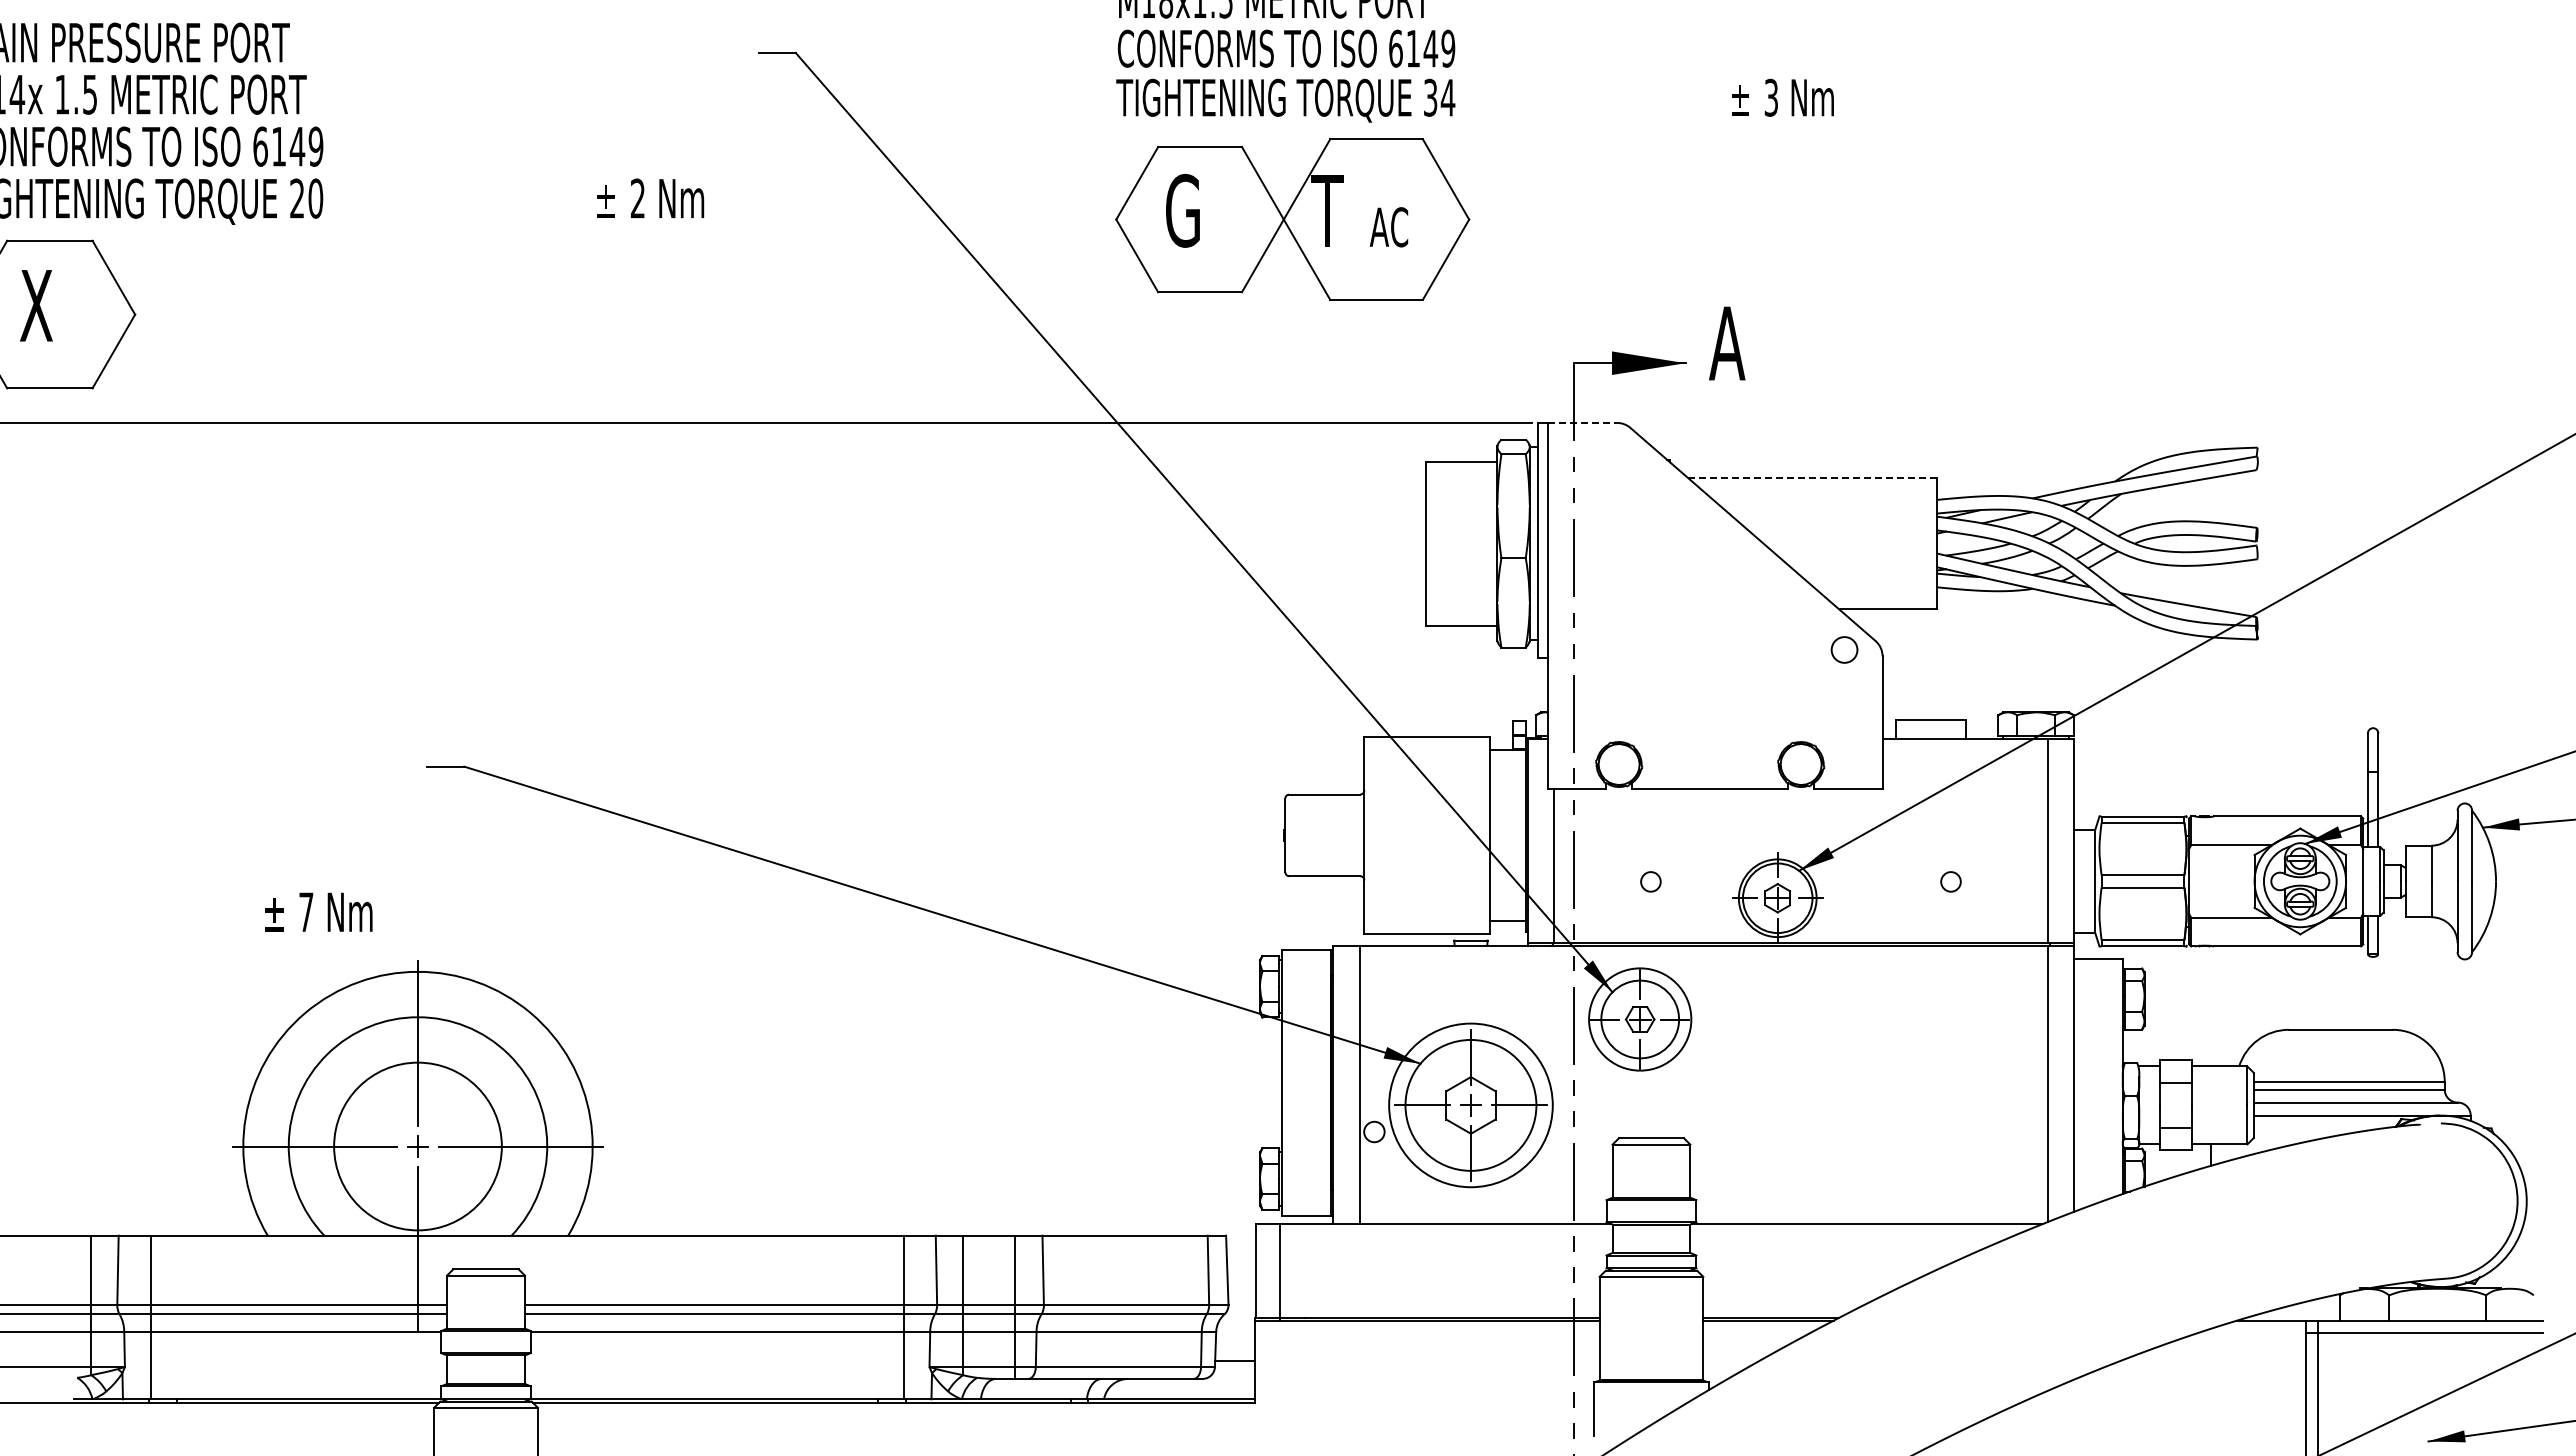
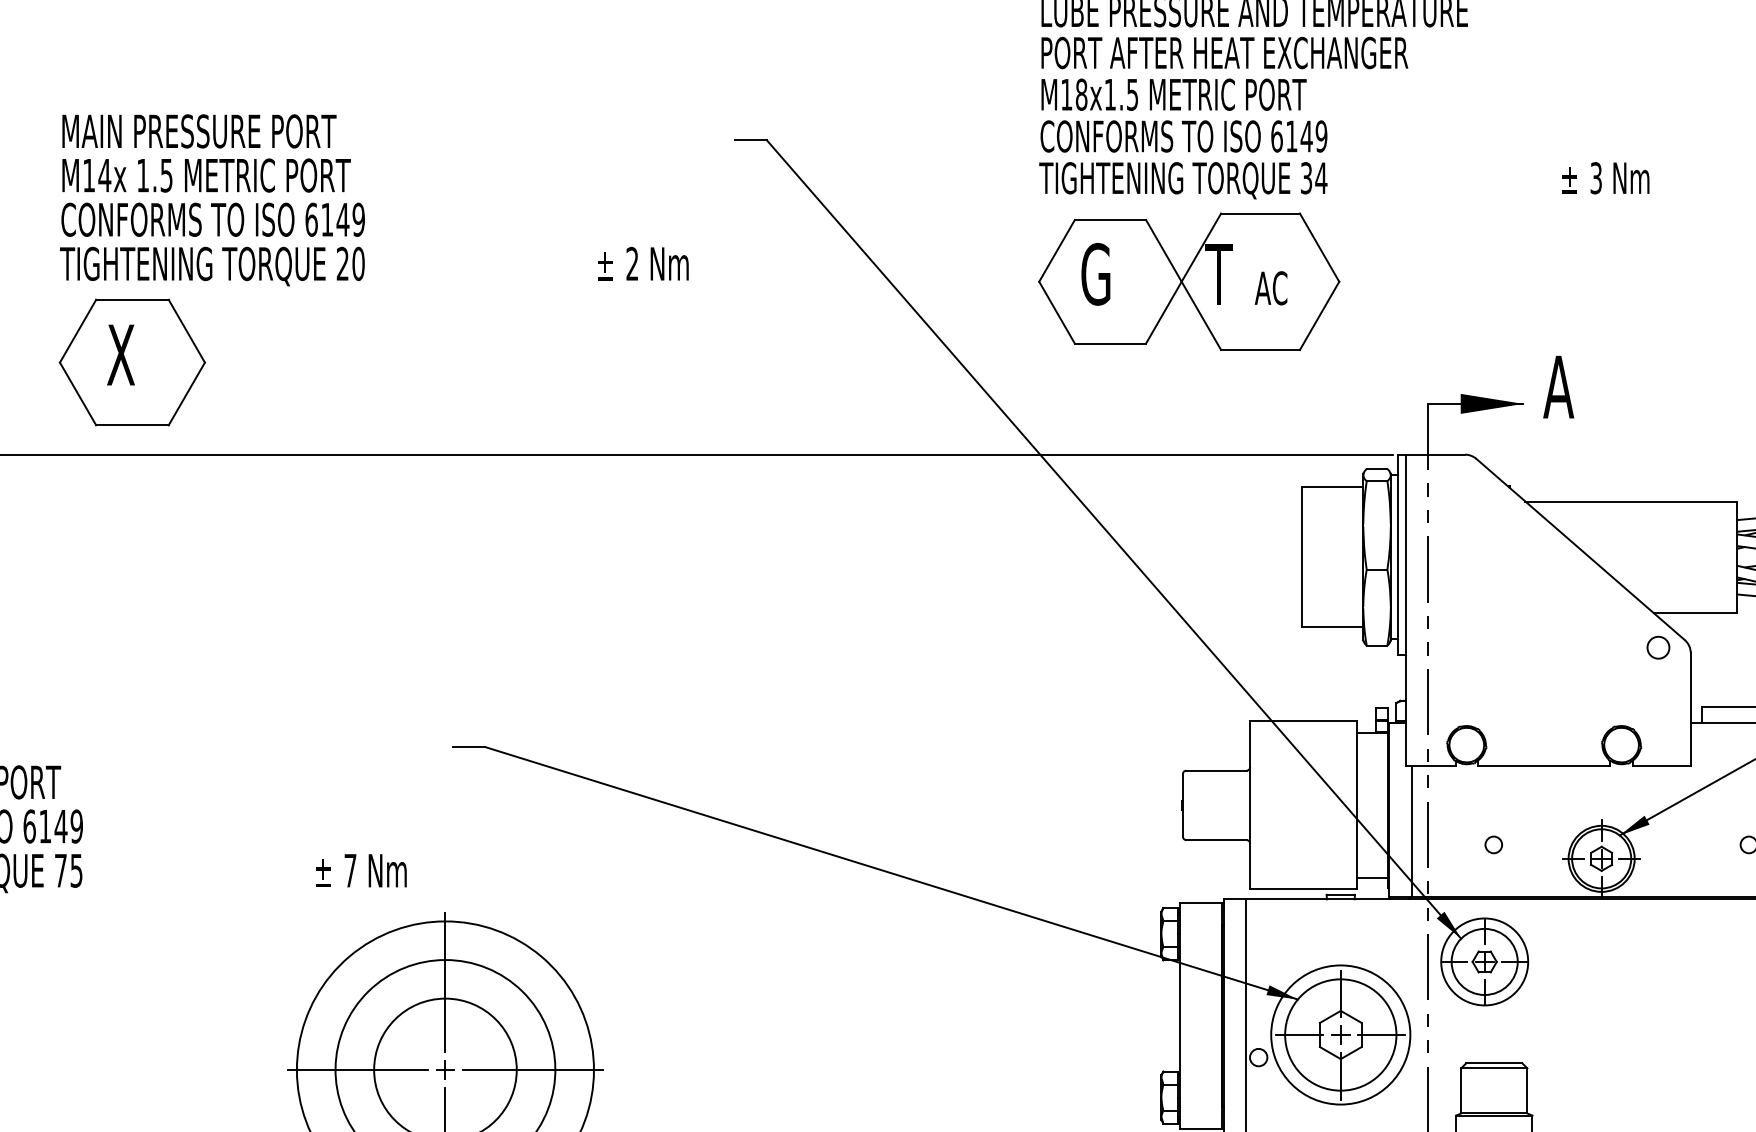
line: (1582, 422) -> (1435, 454), dashed -> solid
line: (1812, 478) -> (1631, 501), dashed -> solid

